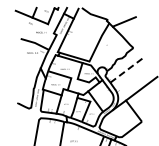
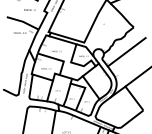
line: (127, 70) -> (127, 52), dashed -> solid

